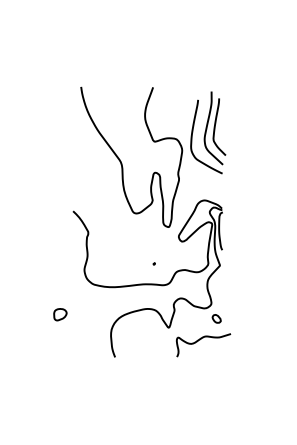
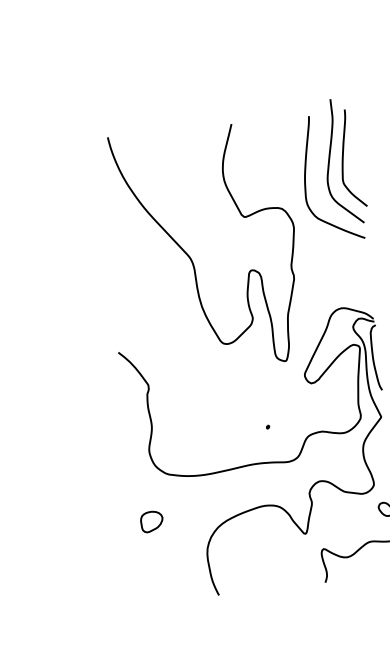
part: (208, 132) -> (333, 170), moved
part: (60, 314) -> (152, 521), moved

